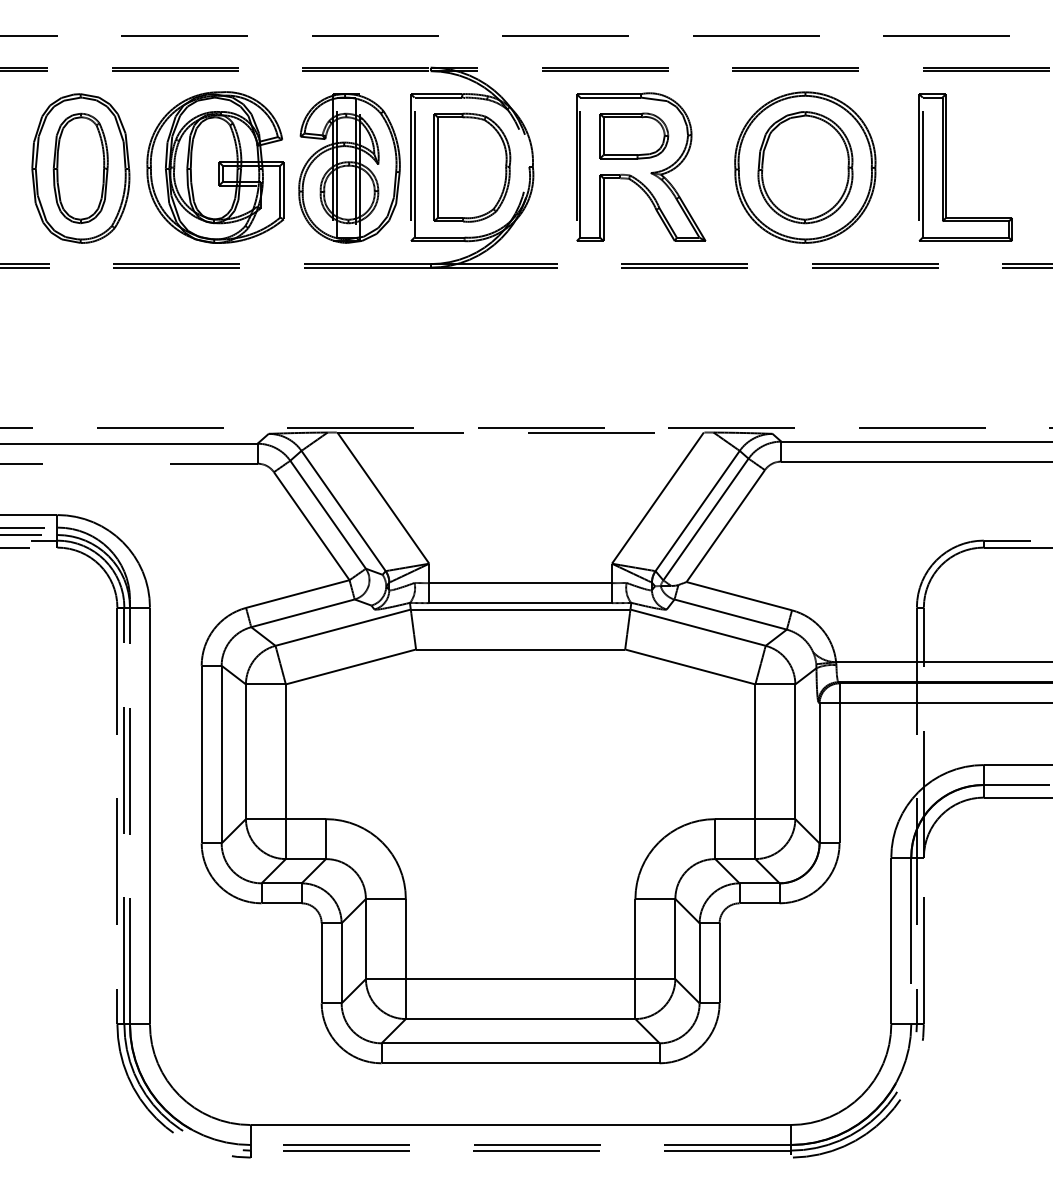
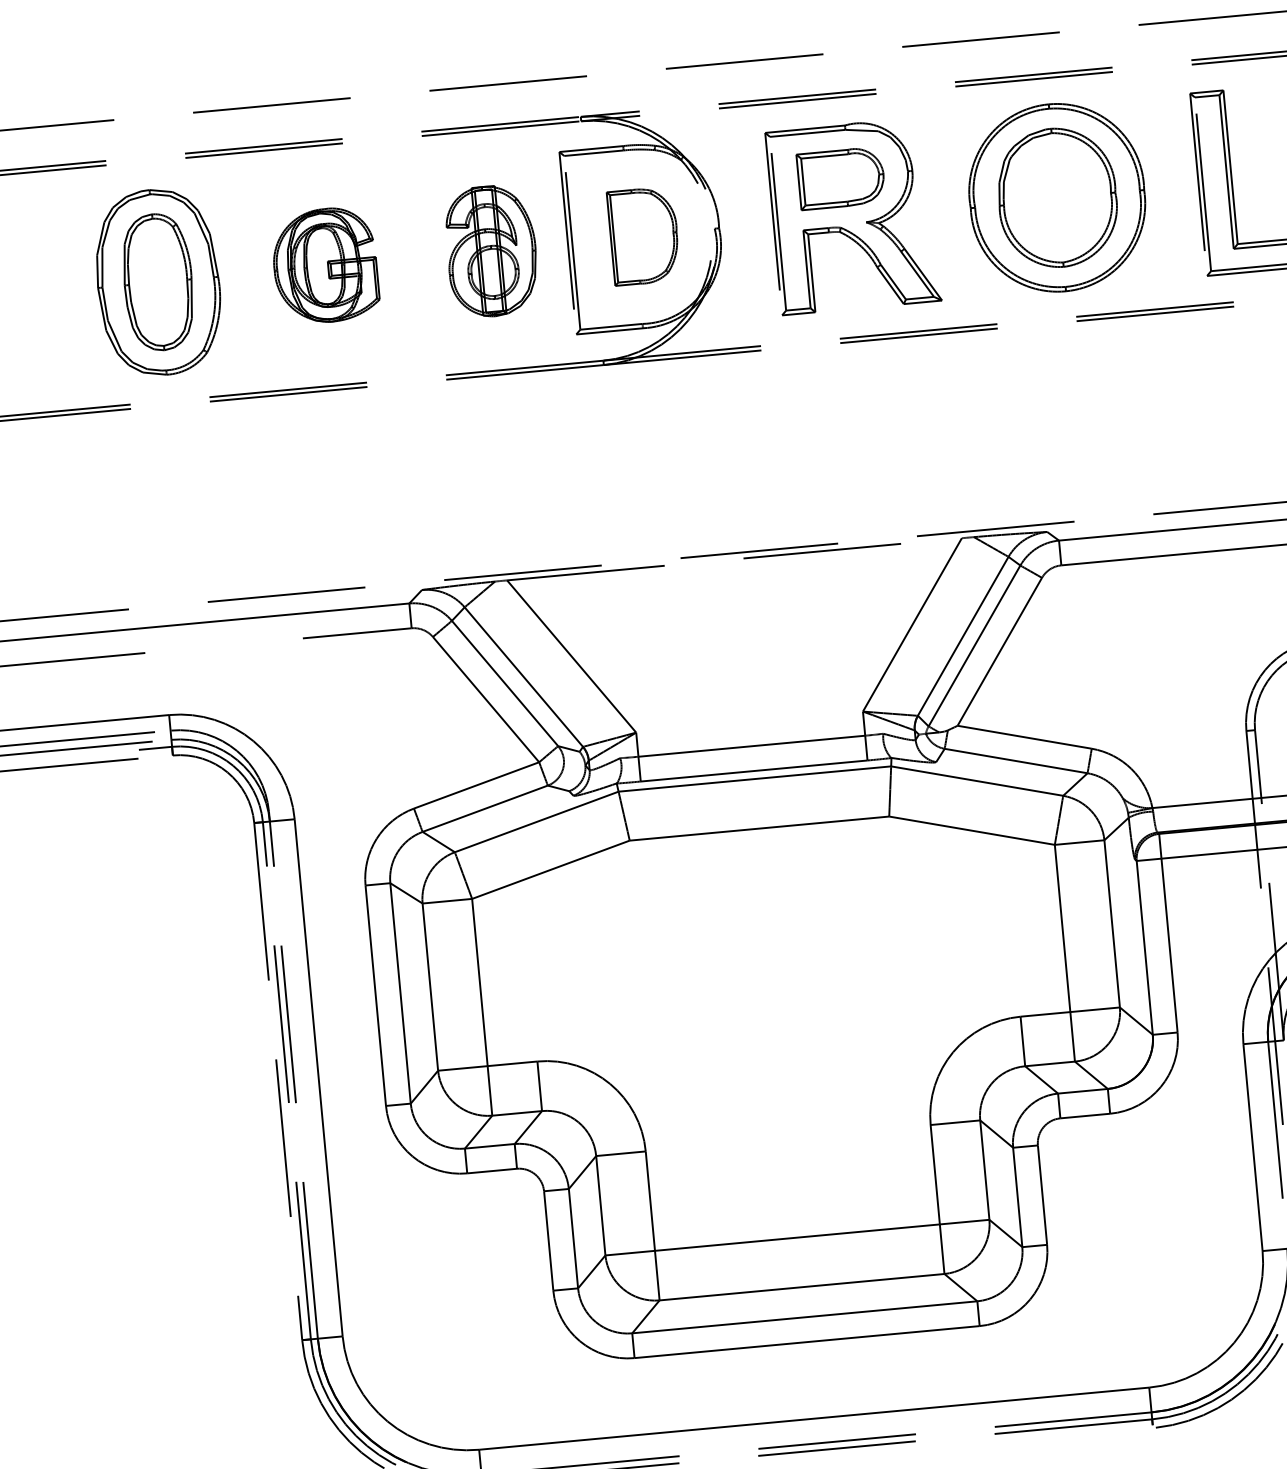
part: (215, 167) -> (325, 265), size x0.6
part: (472, 167) -> (644, 235), size x0.7
part: (349, 168) -> (491, 251), size x0.7

